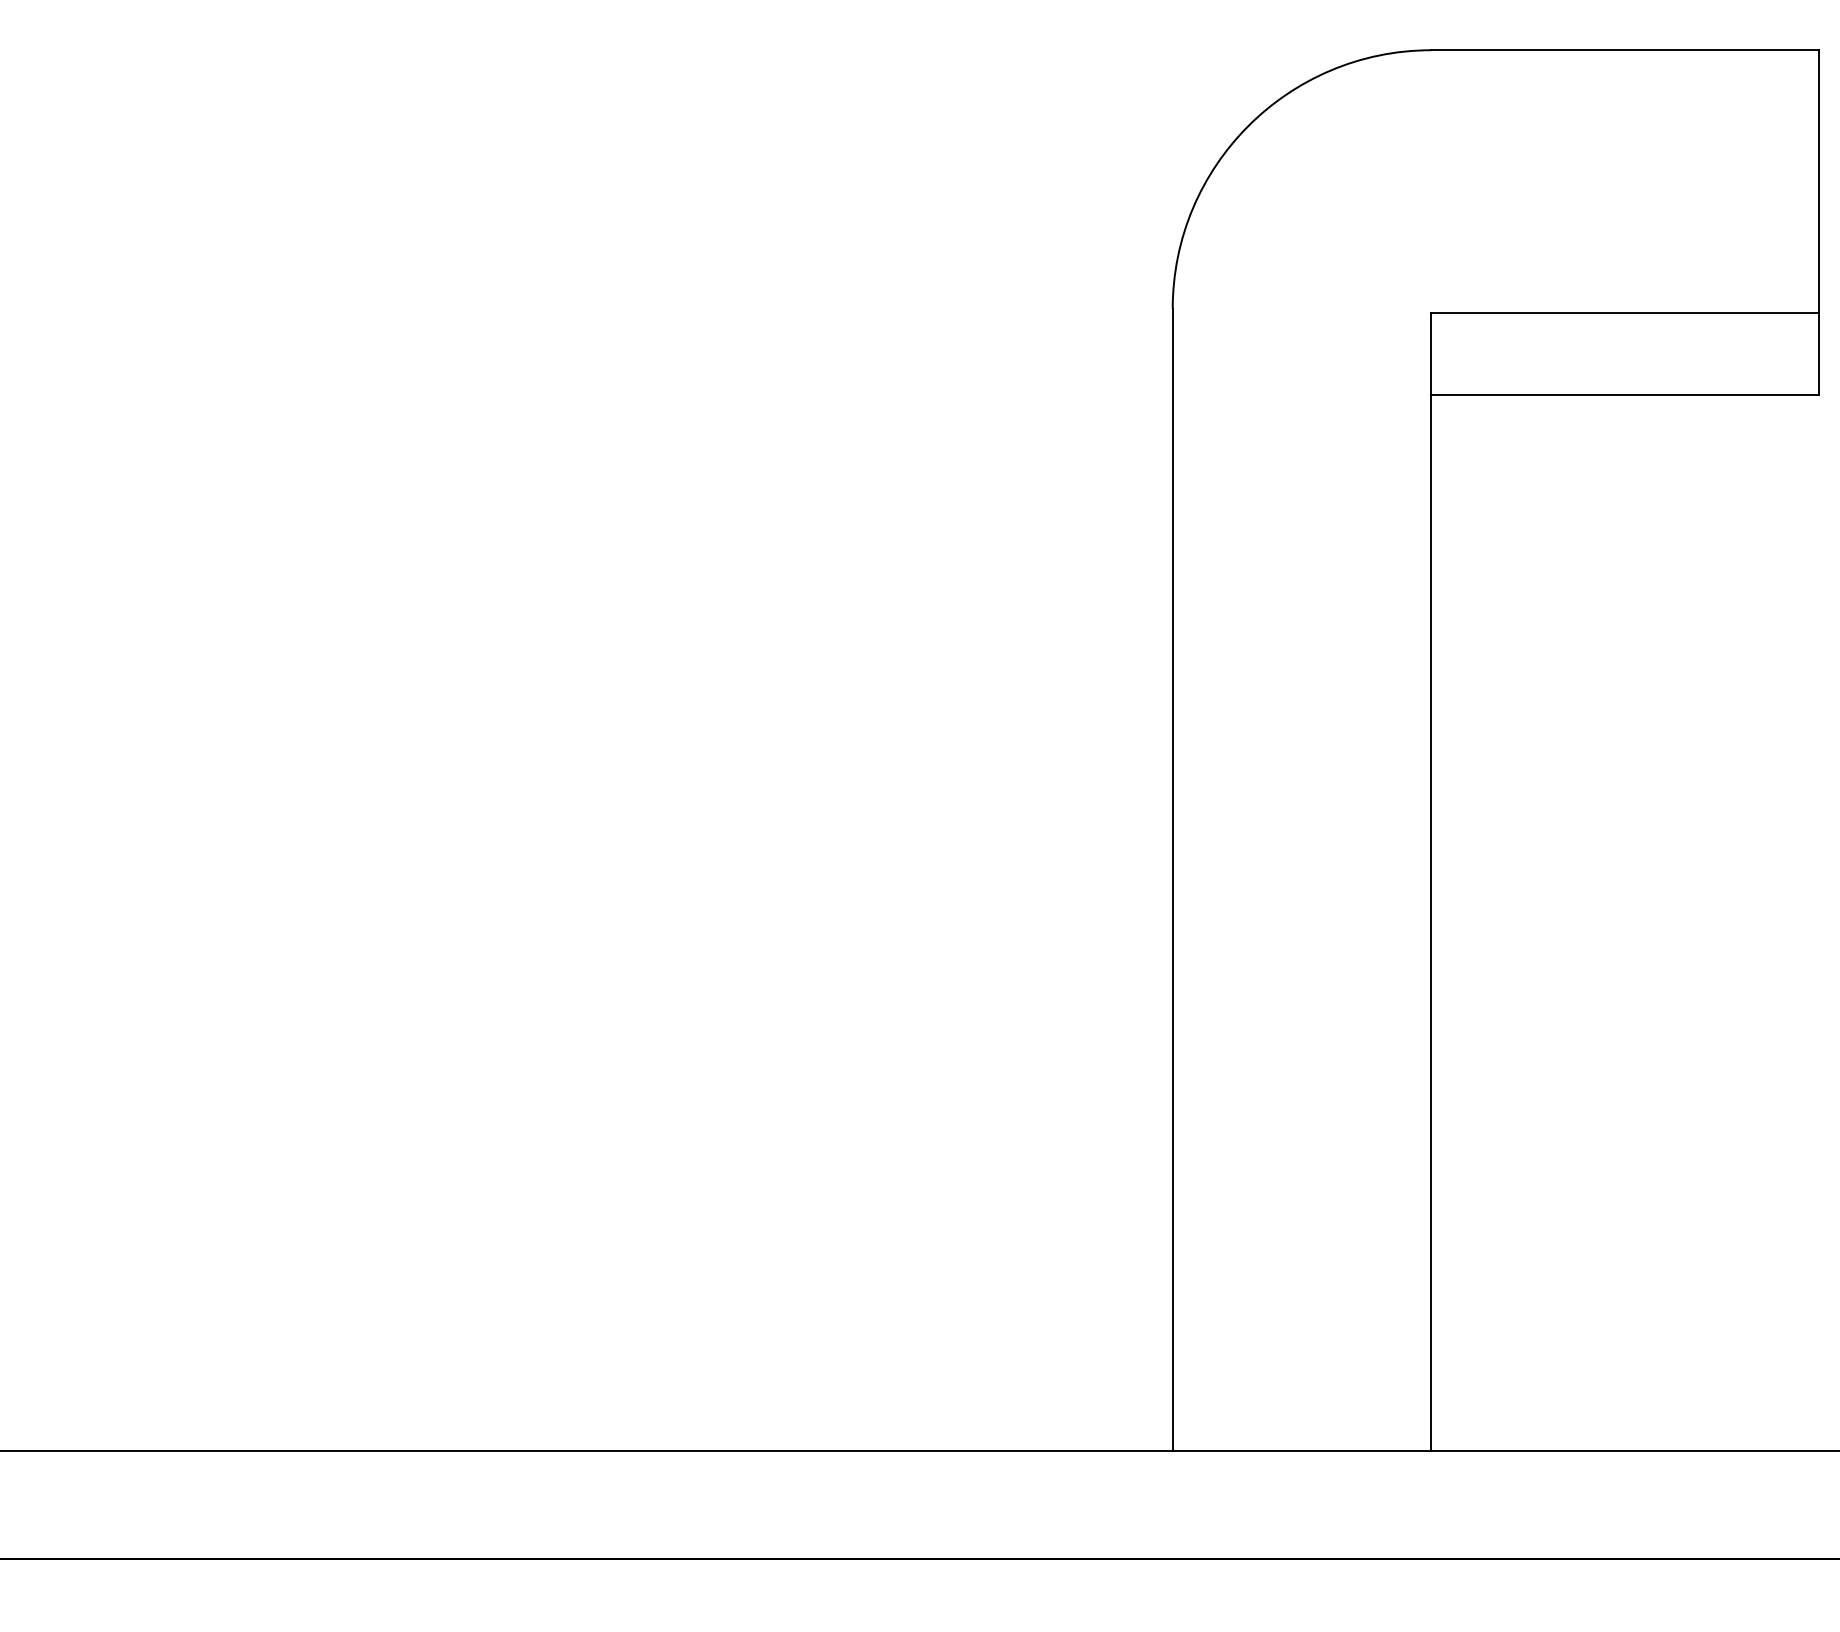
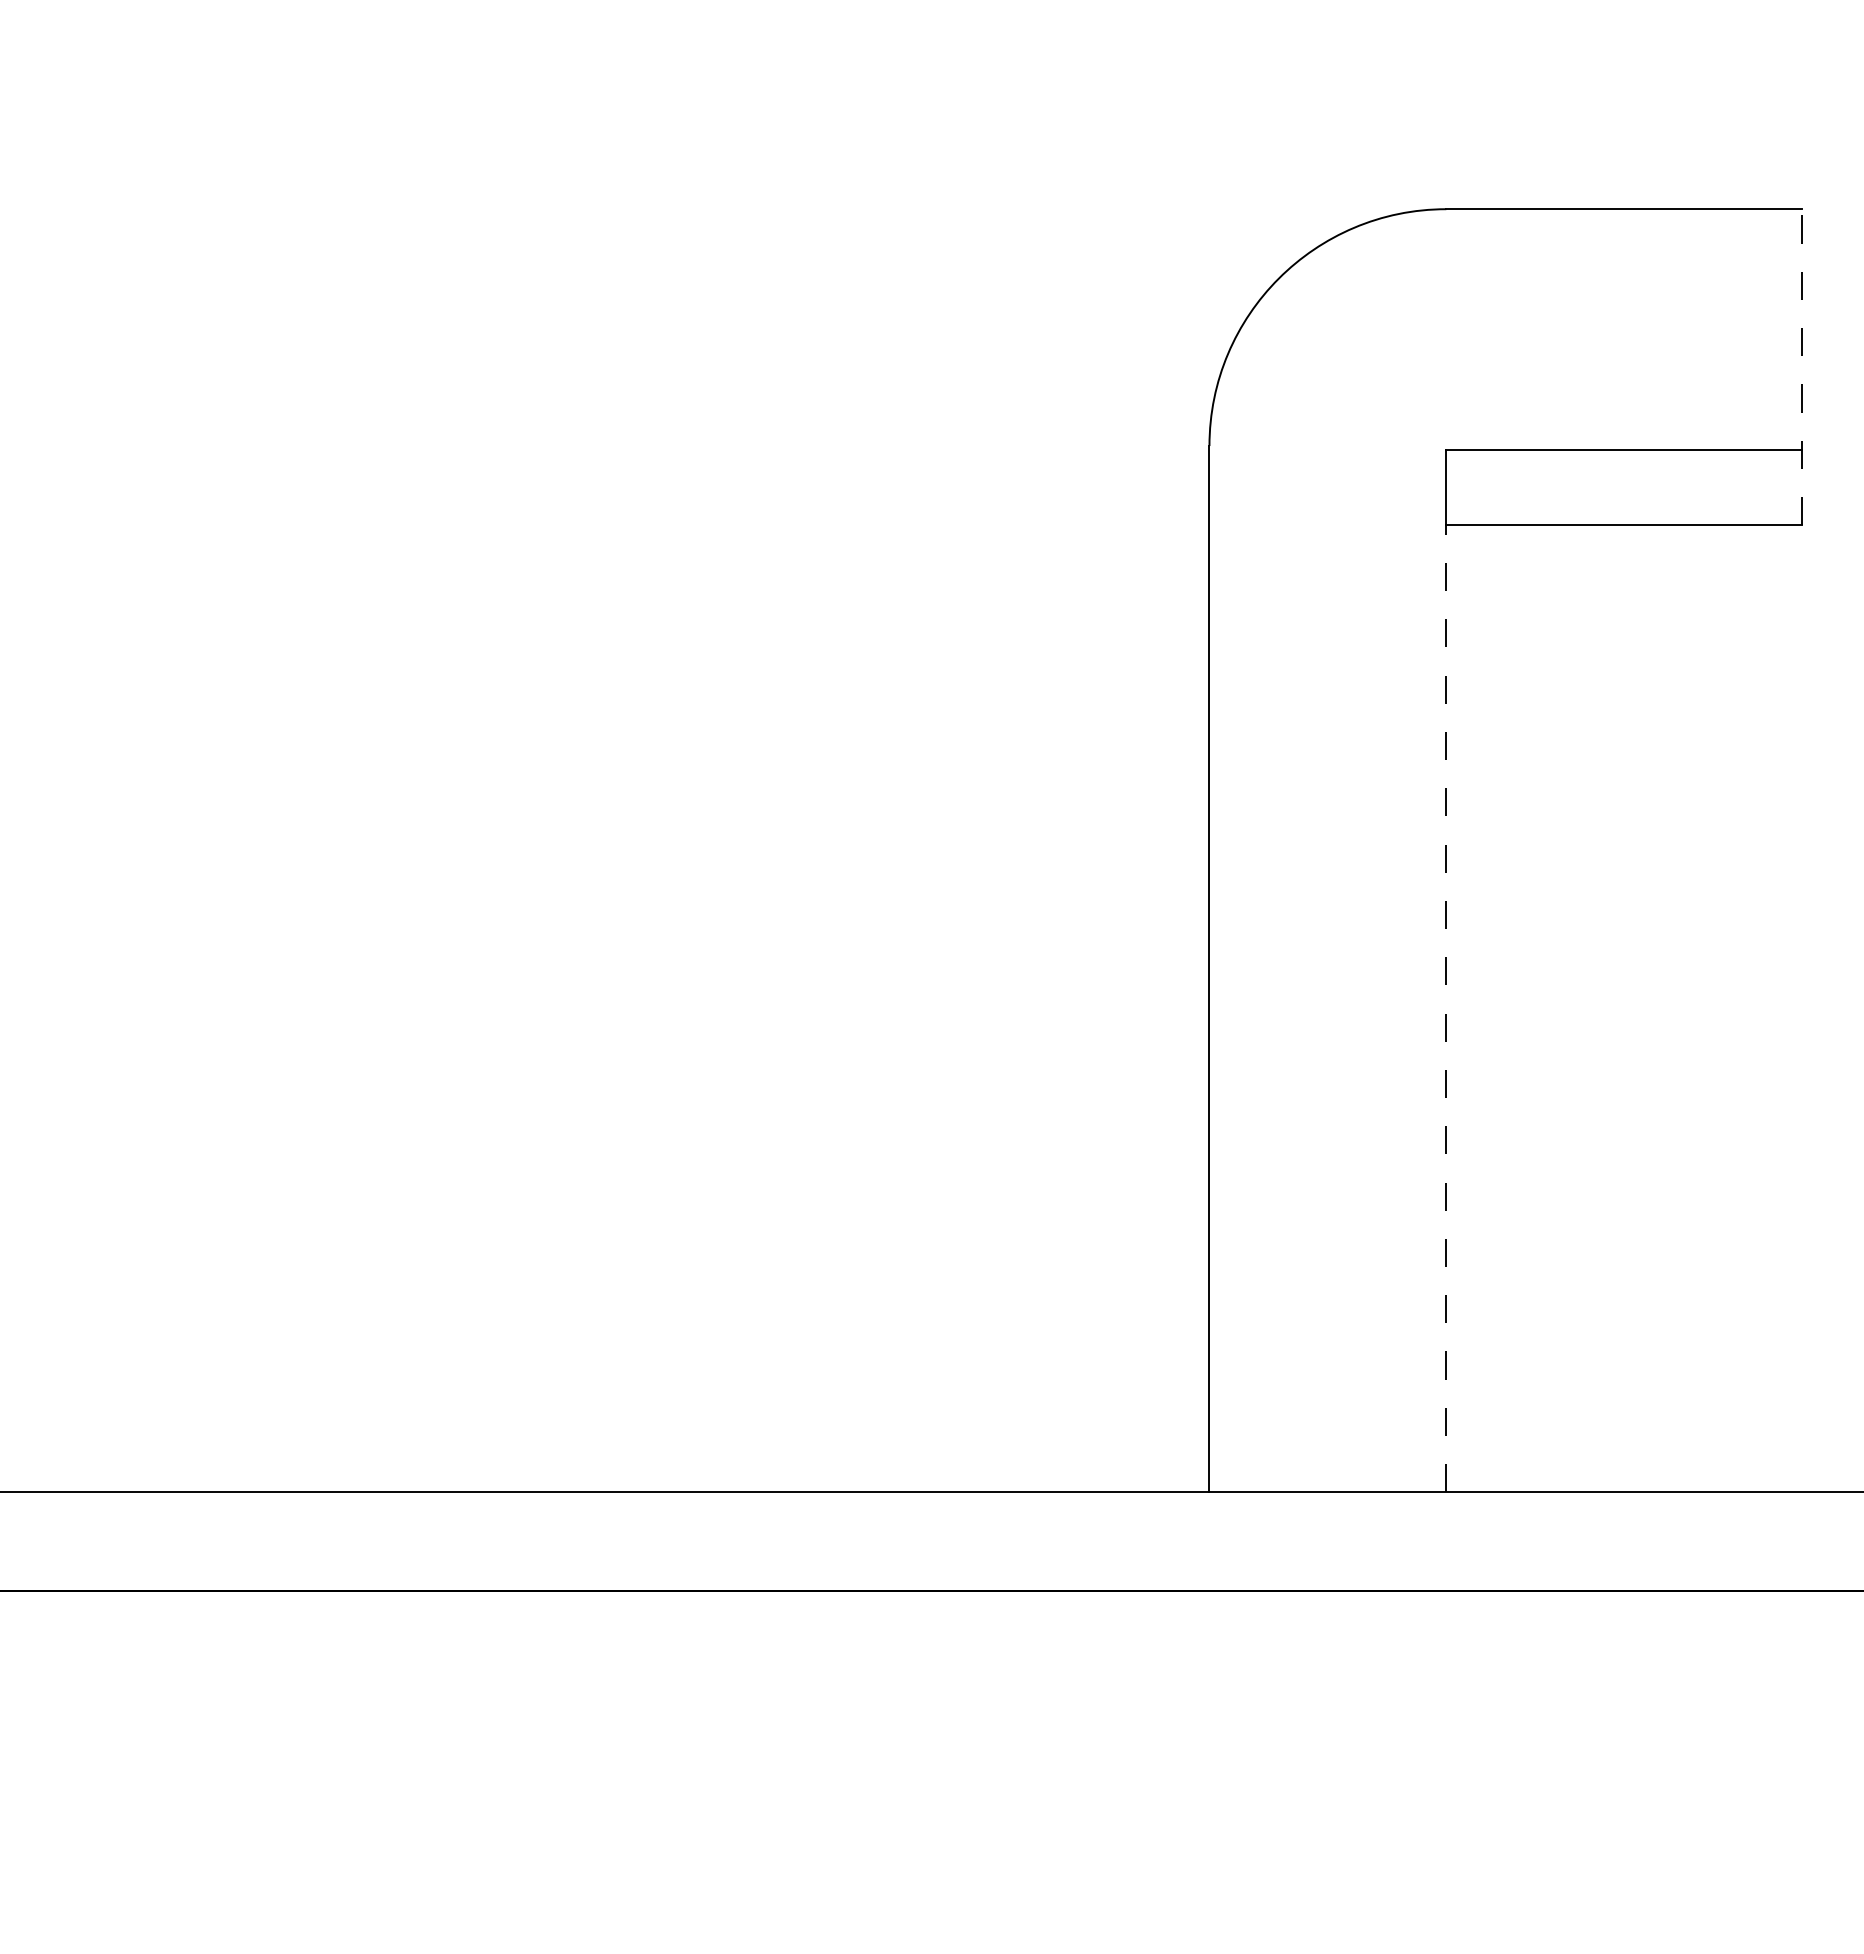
line: (1819, 223) -> (1801, 367), solid -> dashed
line: (1431, 922) -> (1446, 1008), solid -> dashed

